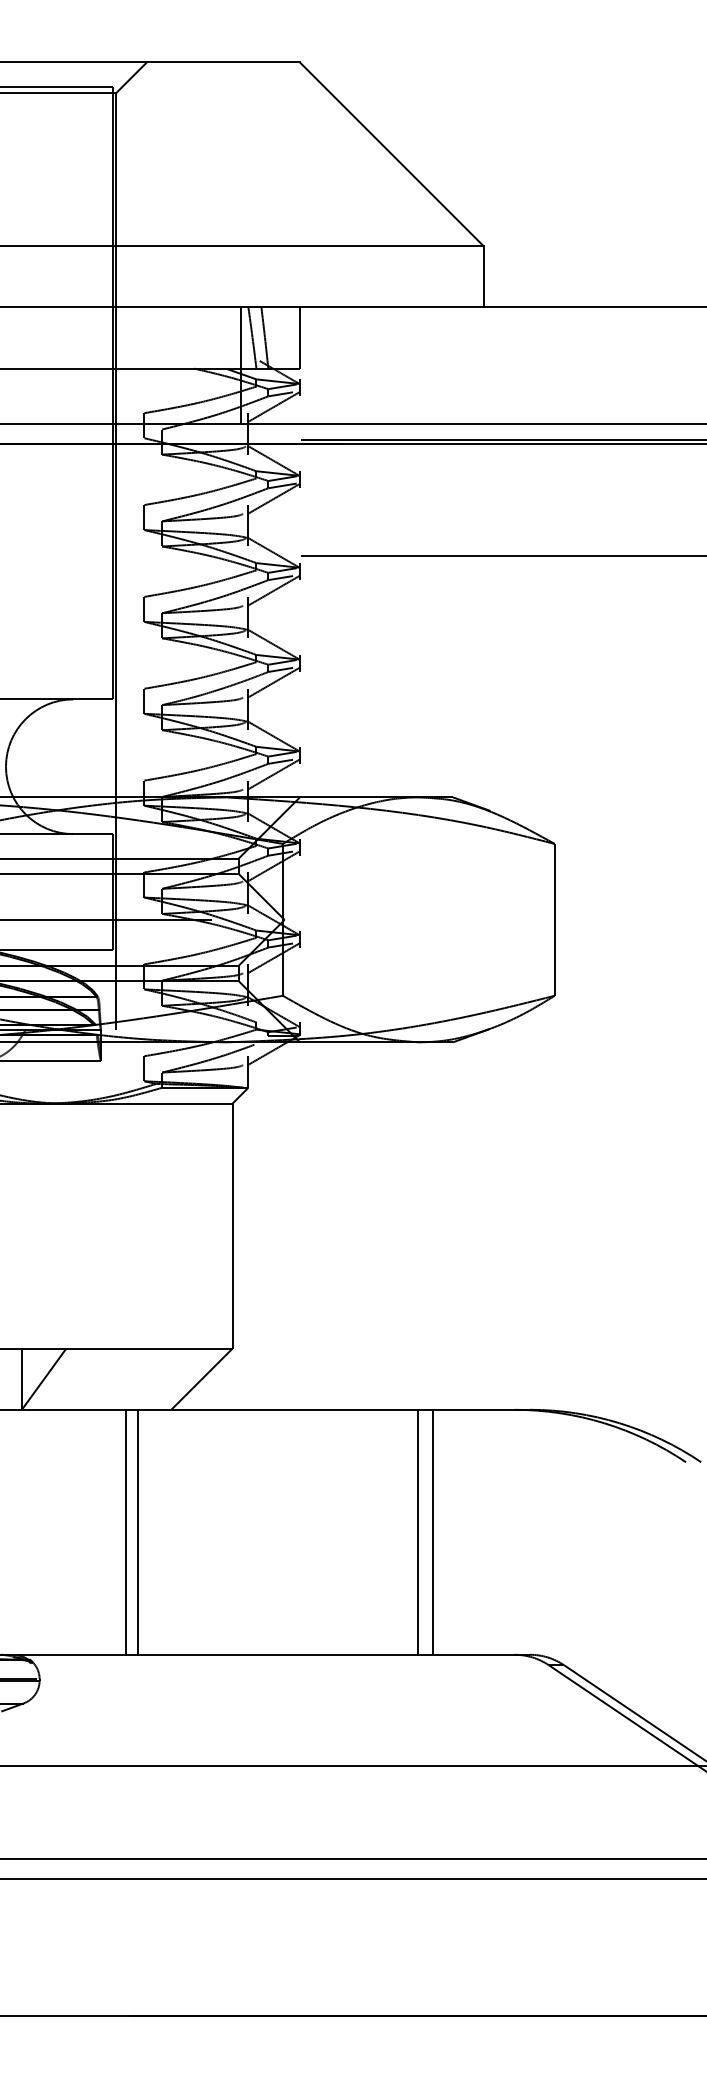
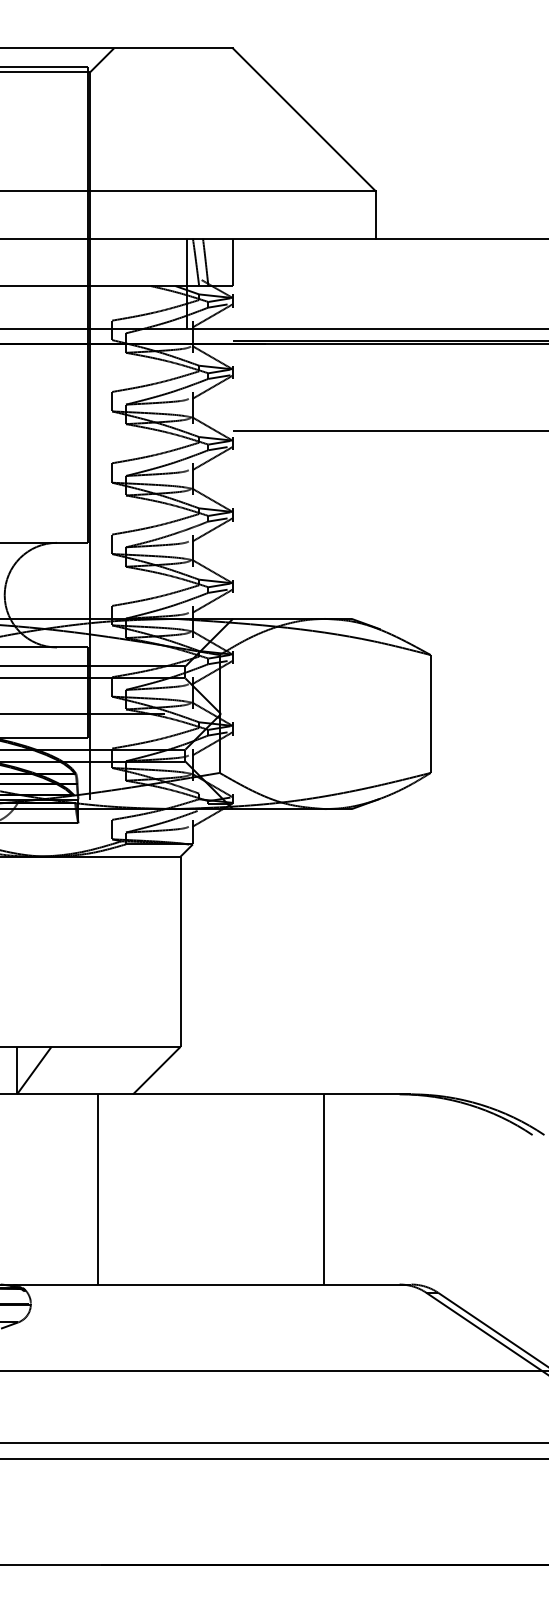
line: (138, 1532) -> (107, 1189), removed
line: (433, 1532) -> (336, 1189), removed

